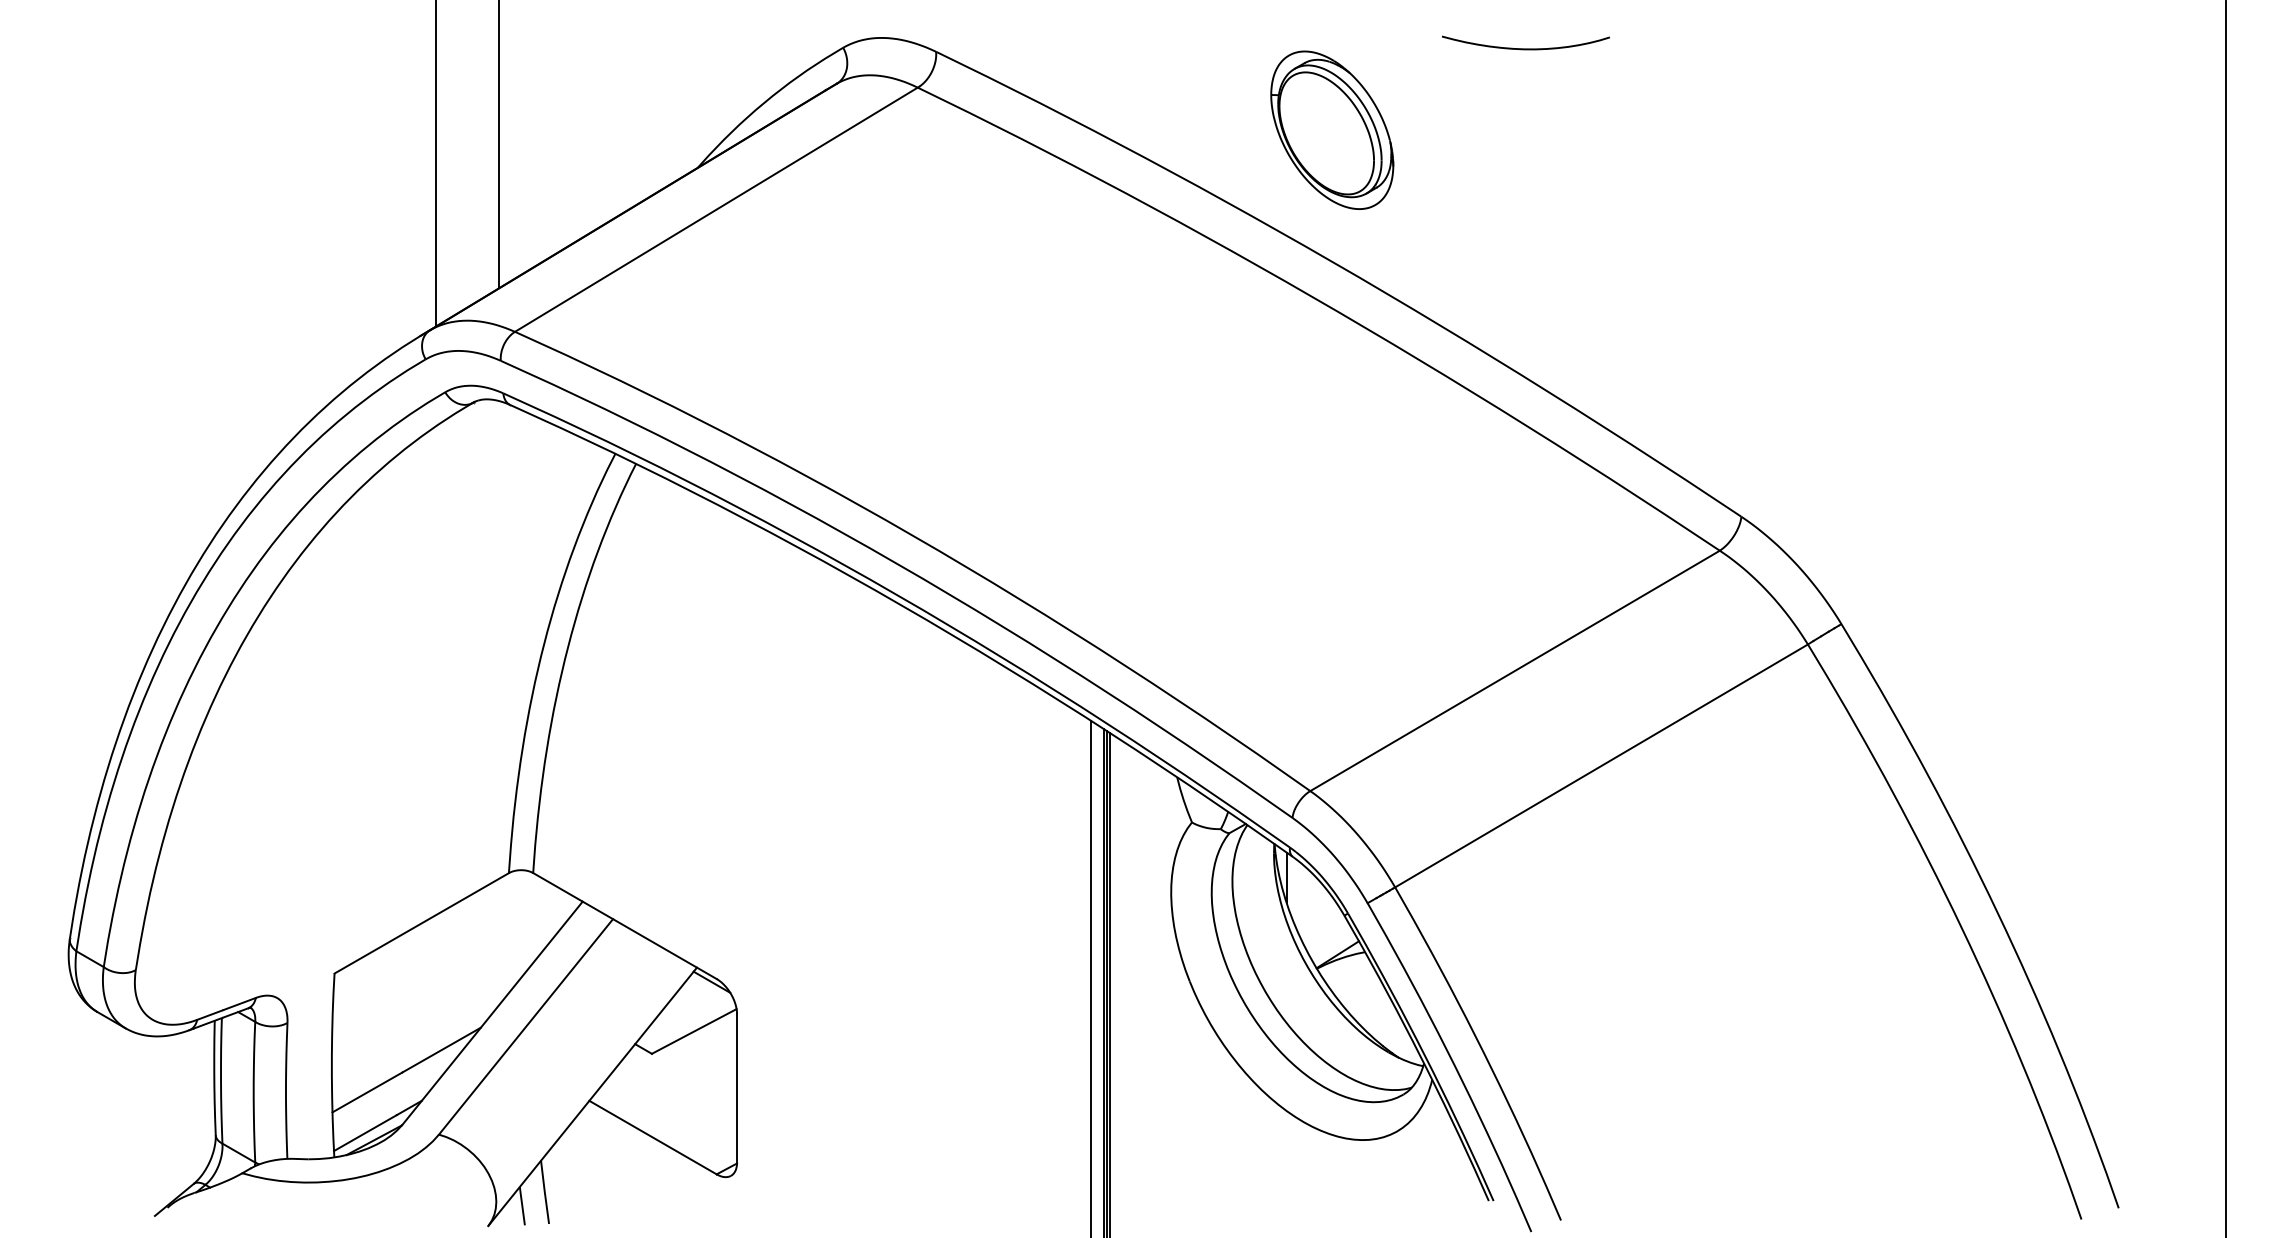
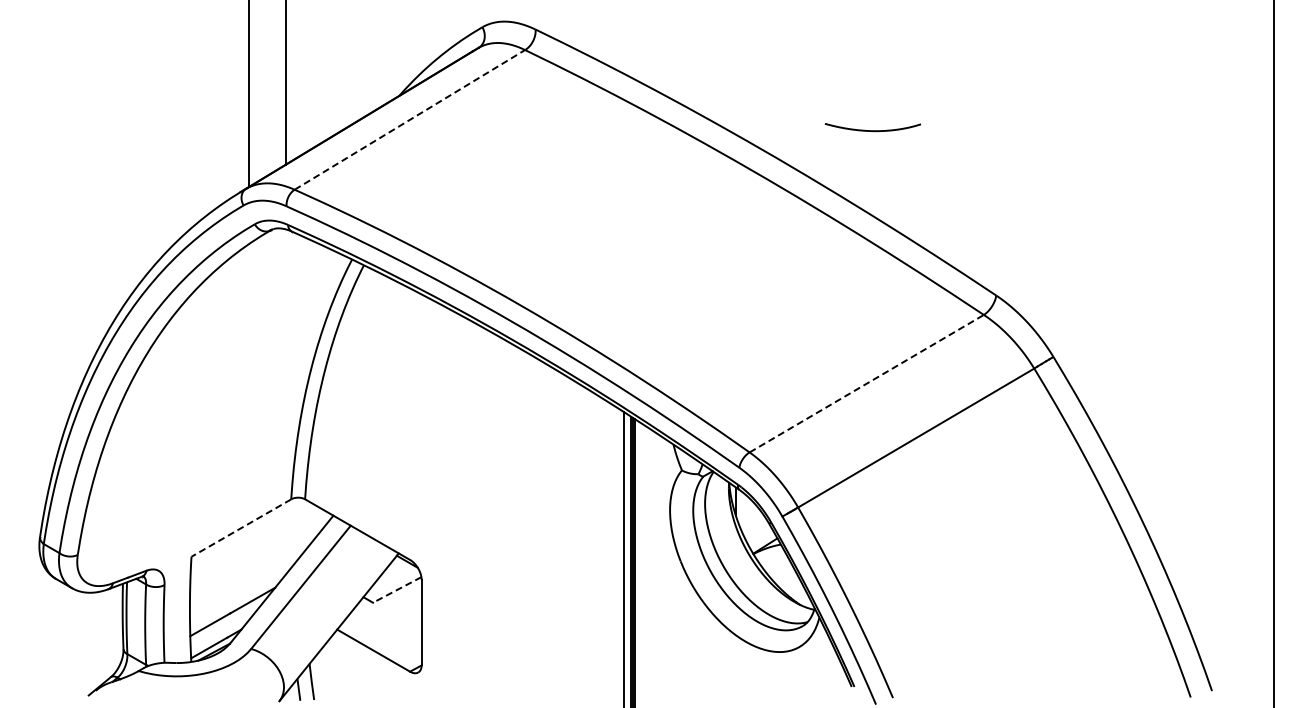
curve: (1525, 48) -> (872, 130), moved
part: (1332, 130) -> (762, 74), removed
line: (717, 209) -> (410, 119), solid -> dashed
line: (1514, 670) -> (866, 383), solid -> dashed
line: (421, 924) -> (241, 528), solid -> dashed
line: (692, 1032) -> (396, 590), solid -> dashed

